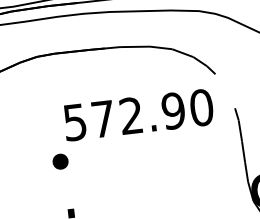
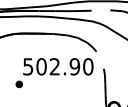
text: (103, 118) -> (41, 66), 572.90 -> 502.90

